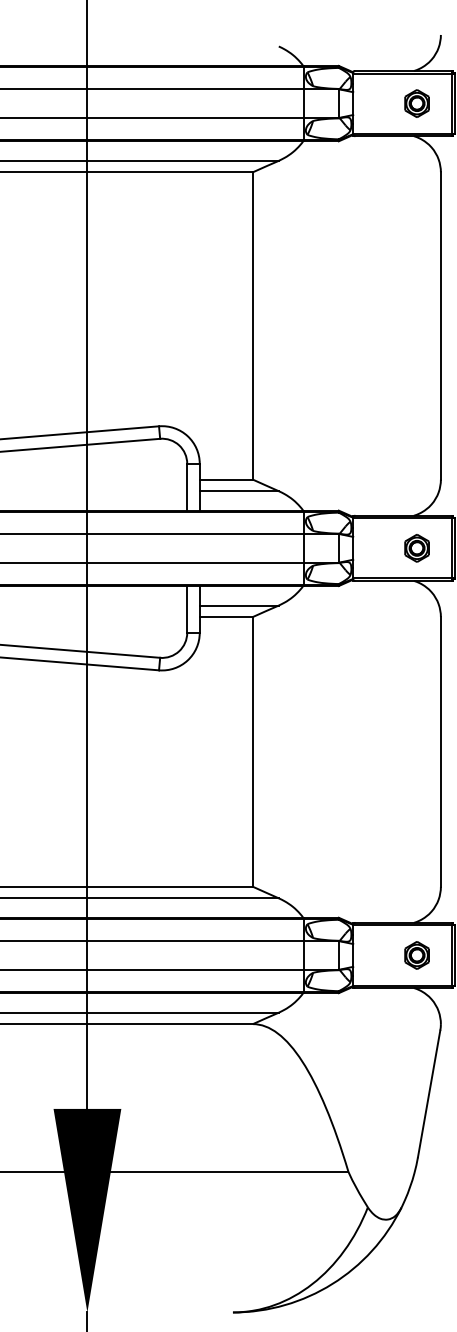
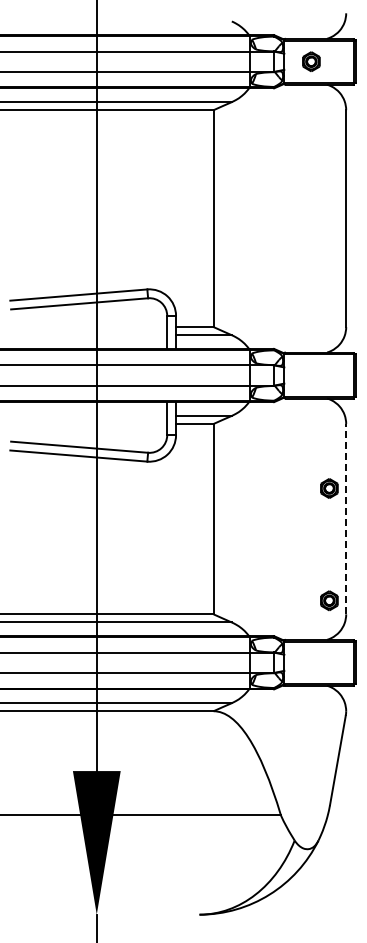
part: (417, 103) -> (311, 61), moved
part: (417, 548) -> (329, 488), moved
line: (441, 750) -> (346, 518), solid -> dashed
part: (417, 955) -> (329, 600), moved

